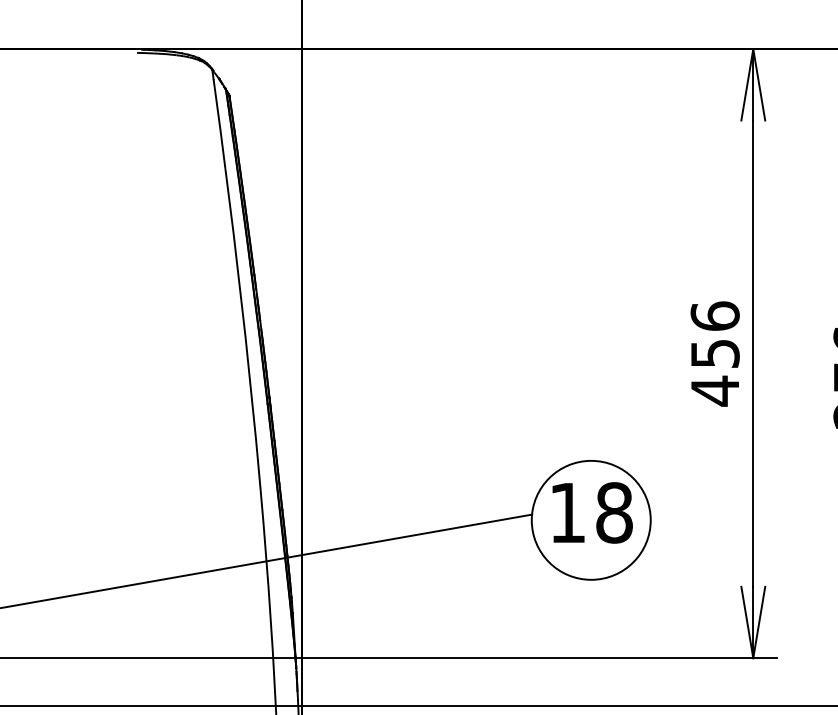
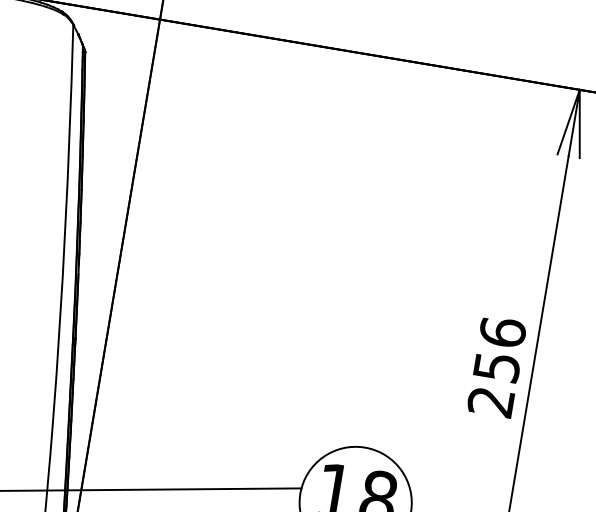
text: (714, 390) -> (490, 401), 456 -> 256

